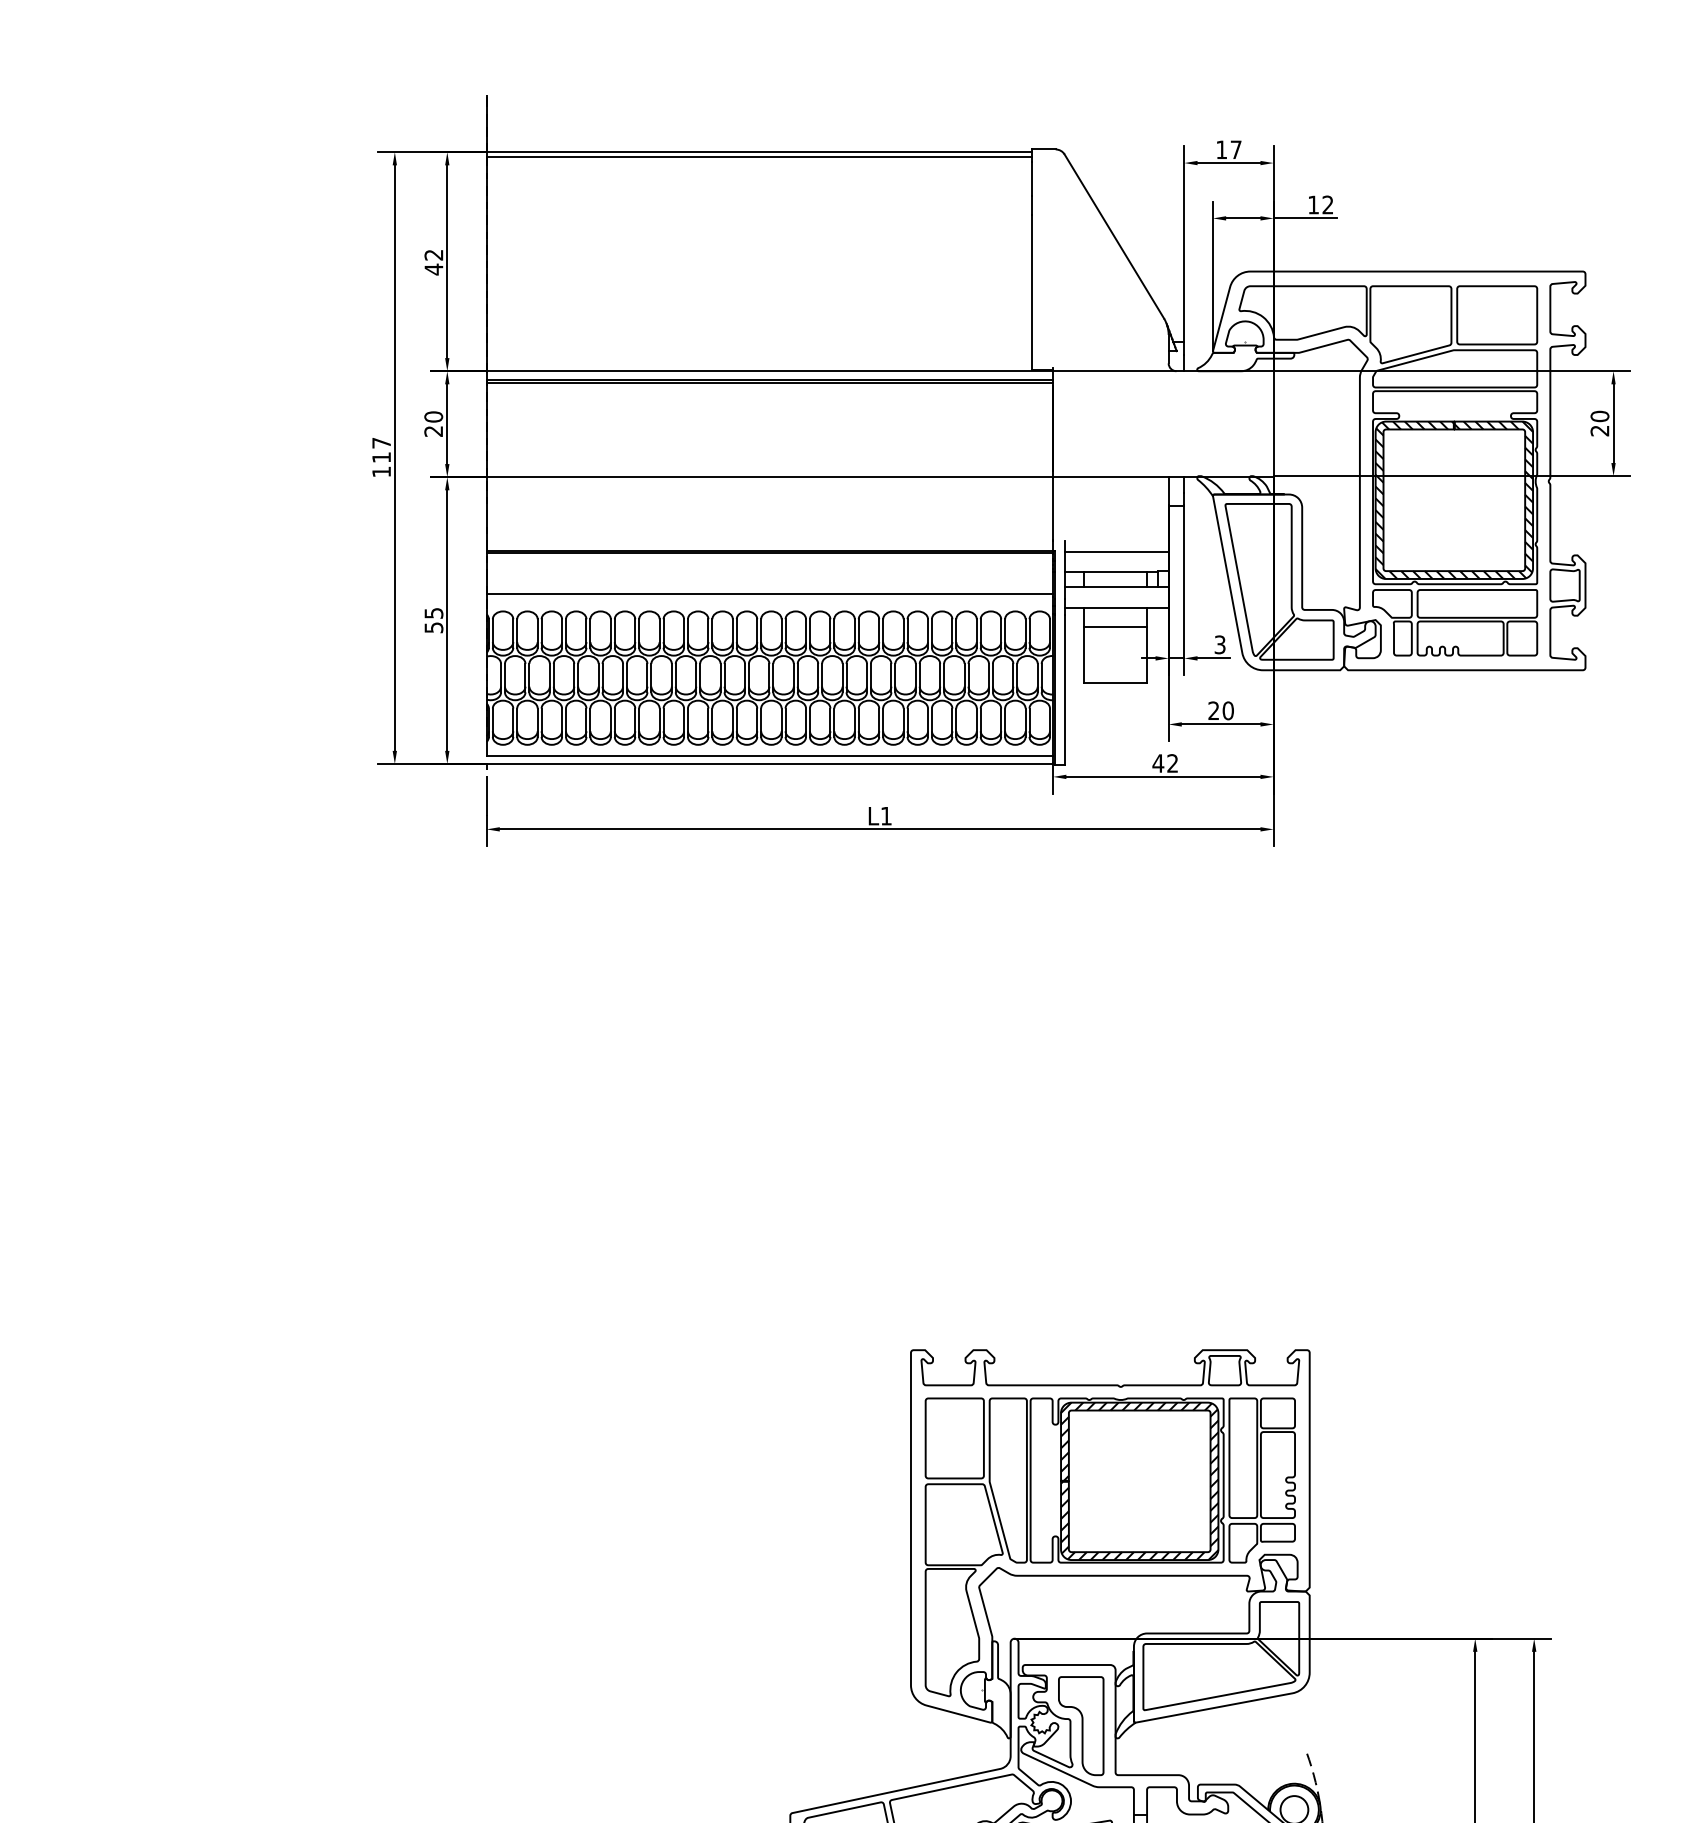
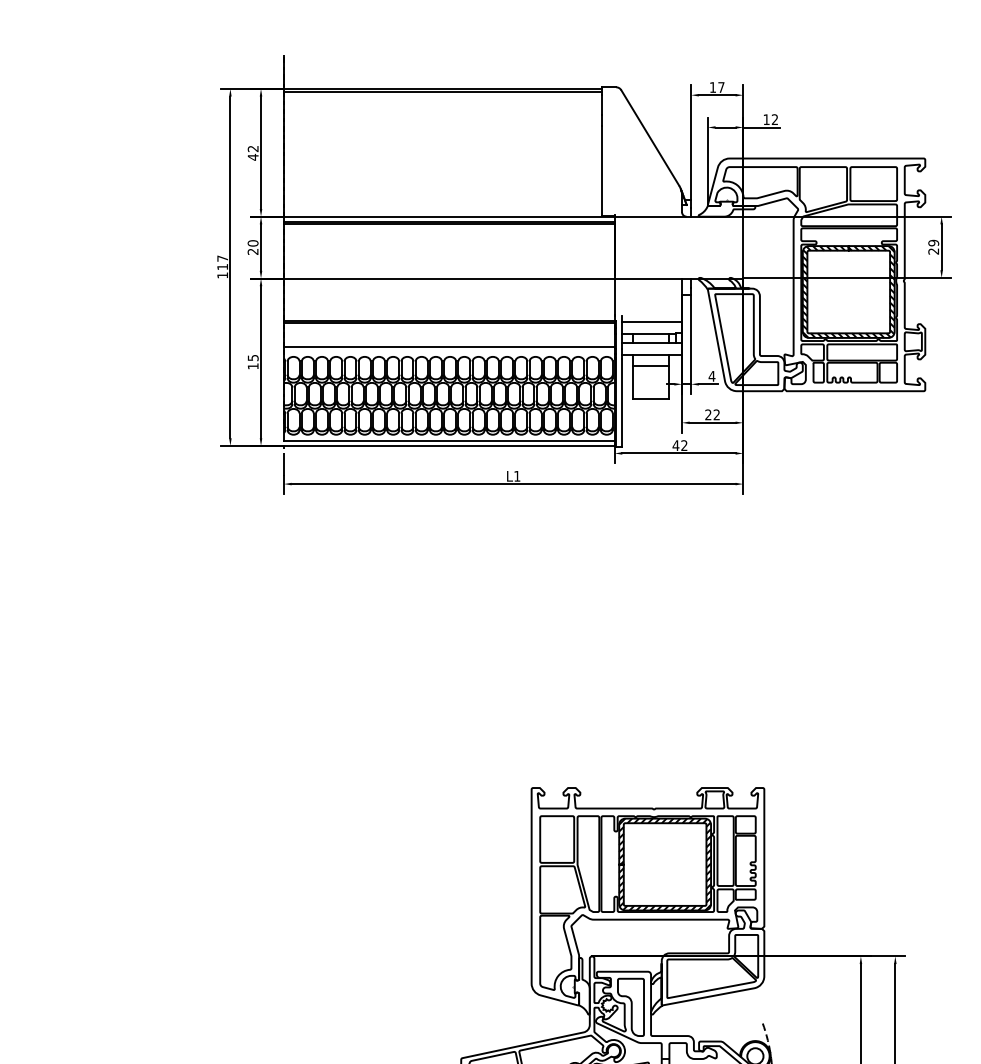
text: (1599, 417) -> (933, 243), 20 -> 29
text: (432, 627) -> (252, 366), 55 -> 15
text: (1219, 643) -> (711, 375), 3 -> 4
text: (1227, 710) -> (716, 414), 20 -> 22

